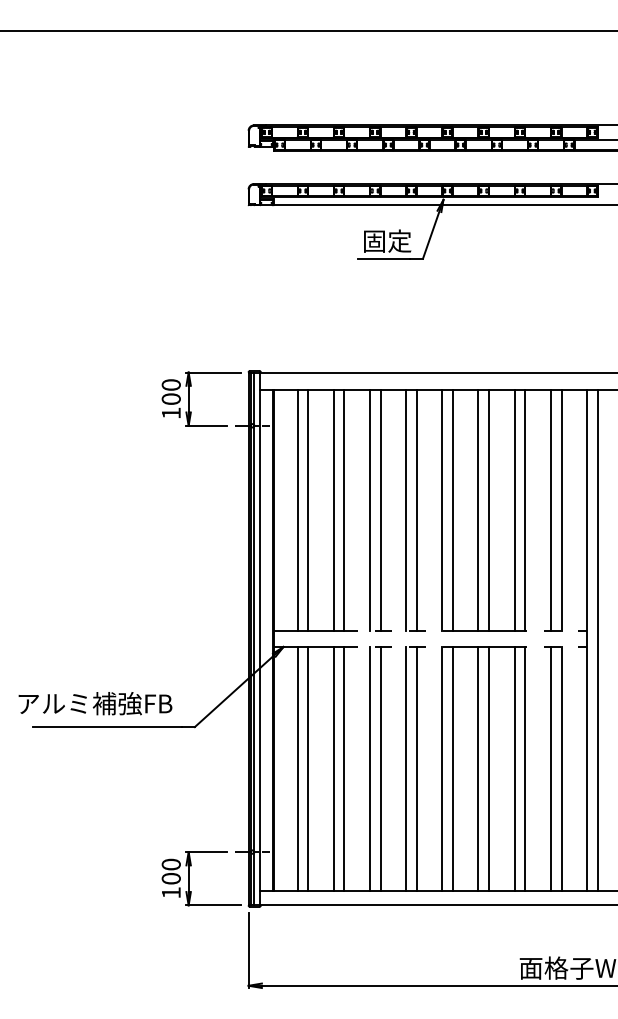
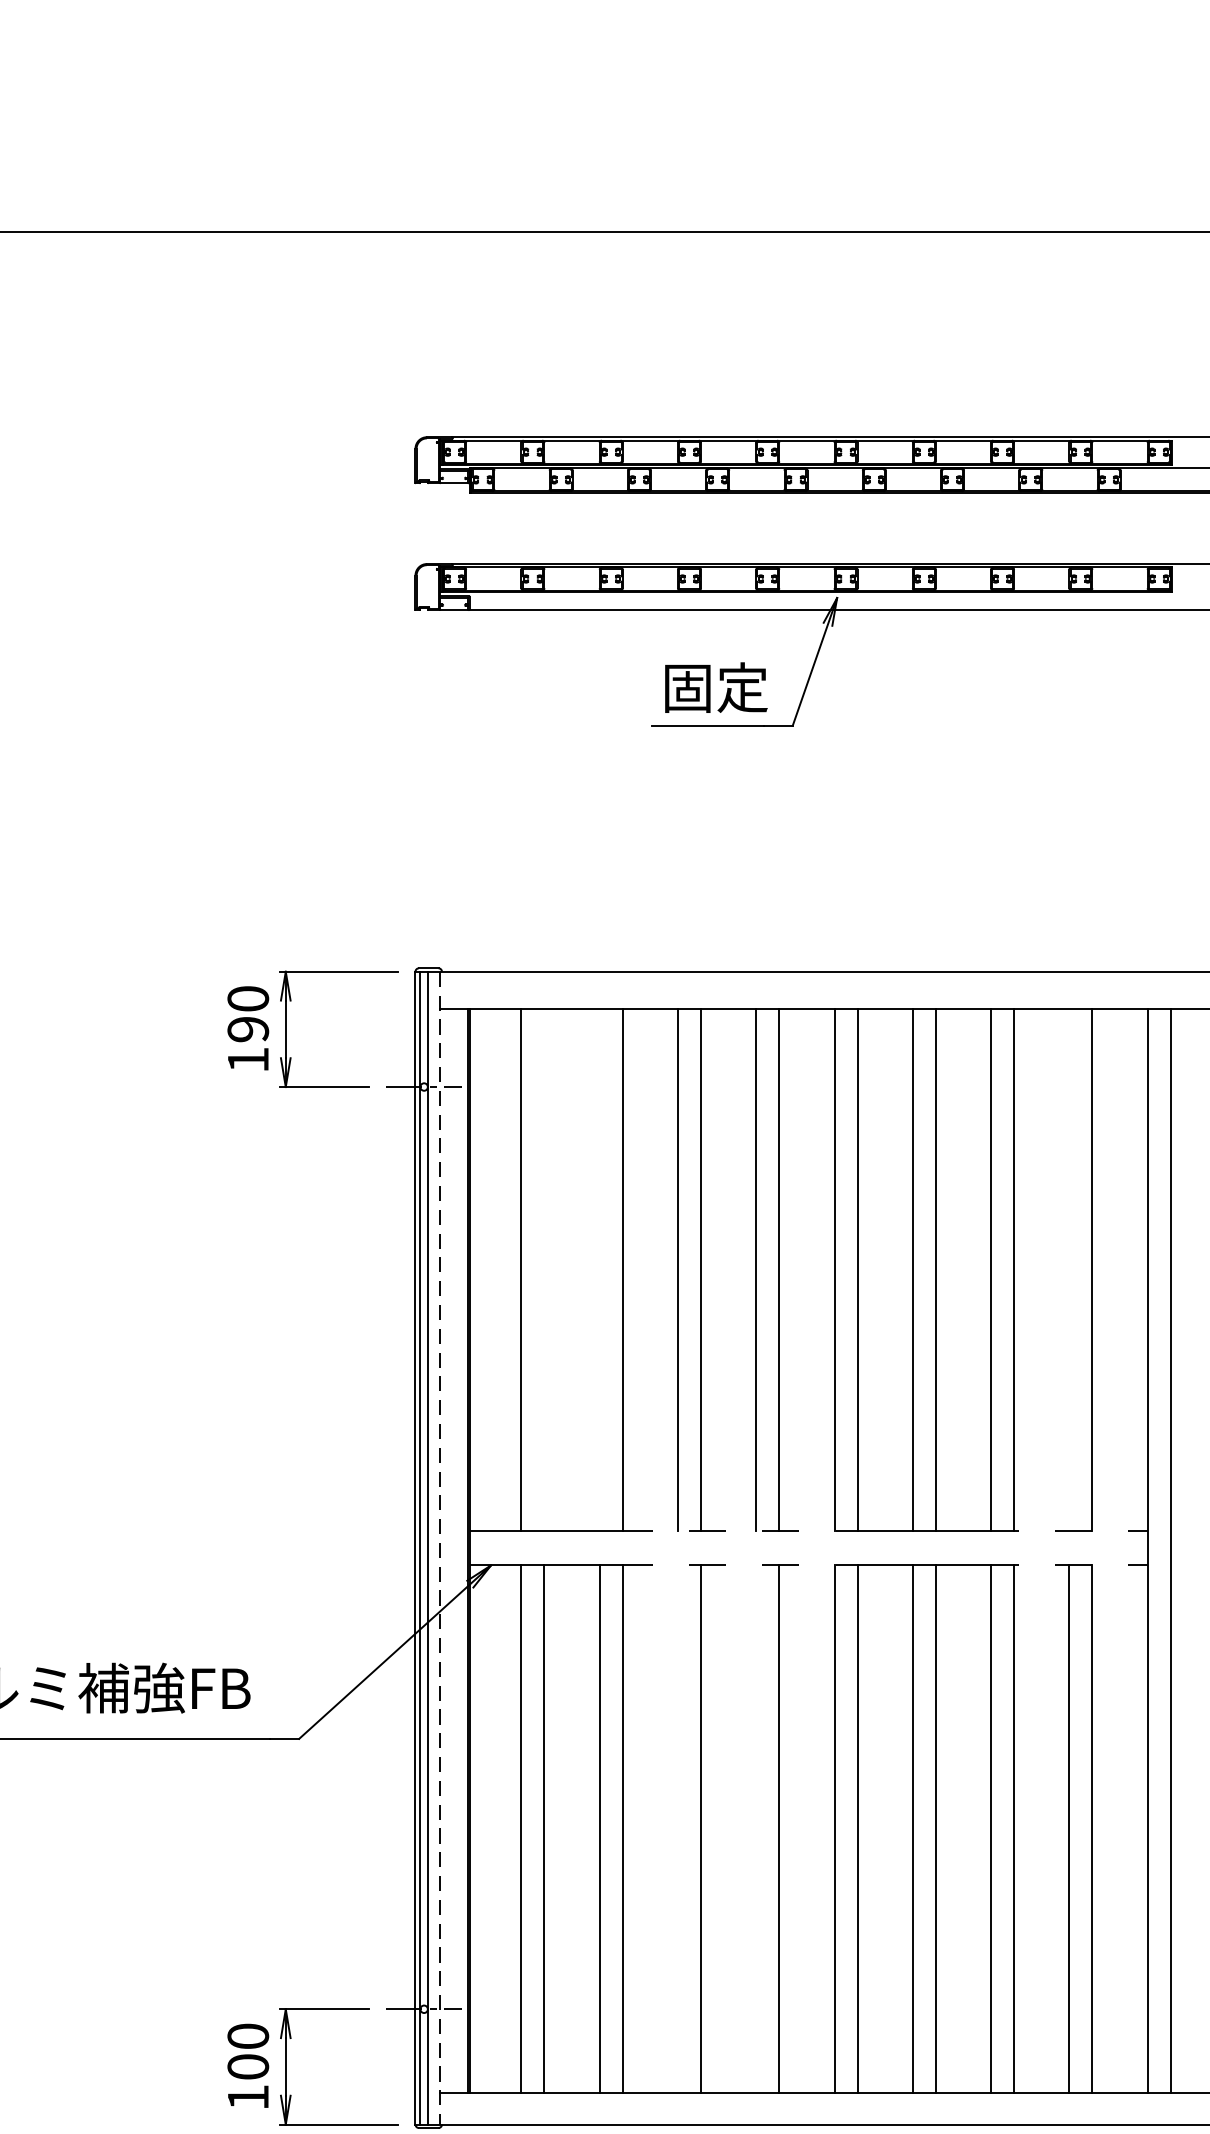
text: (170, 398) -> (246, 1027), 100 -> 190
line: (308, 509) -> (545, 1268), removed
line: (333, 509) -> (599, 1268), removed
line: (550, 509) -> (1068, 1268), removed
line: (260, 639) -> (441, 1549), solid -> dashed
line: (369, 768) -> (677, 1828), removed
line: (406, 768) -> (757, 1828), removed

